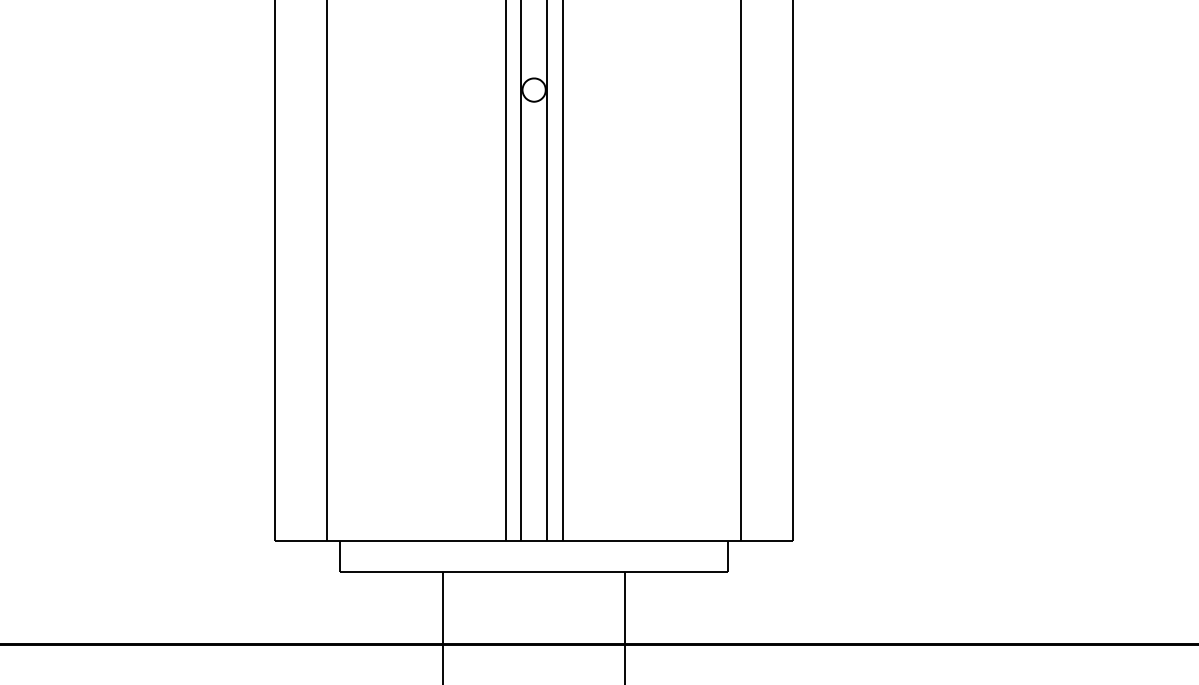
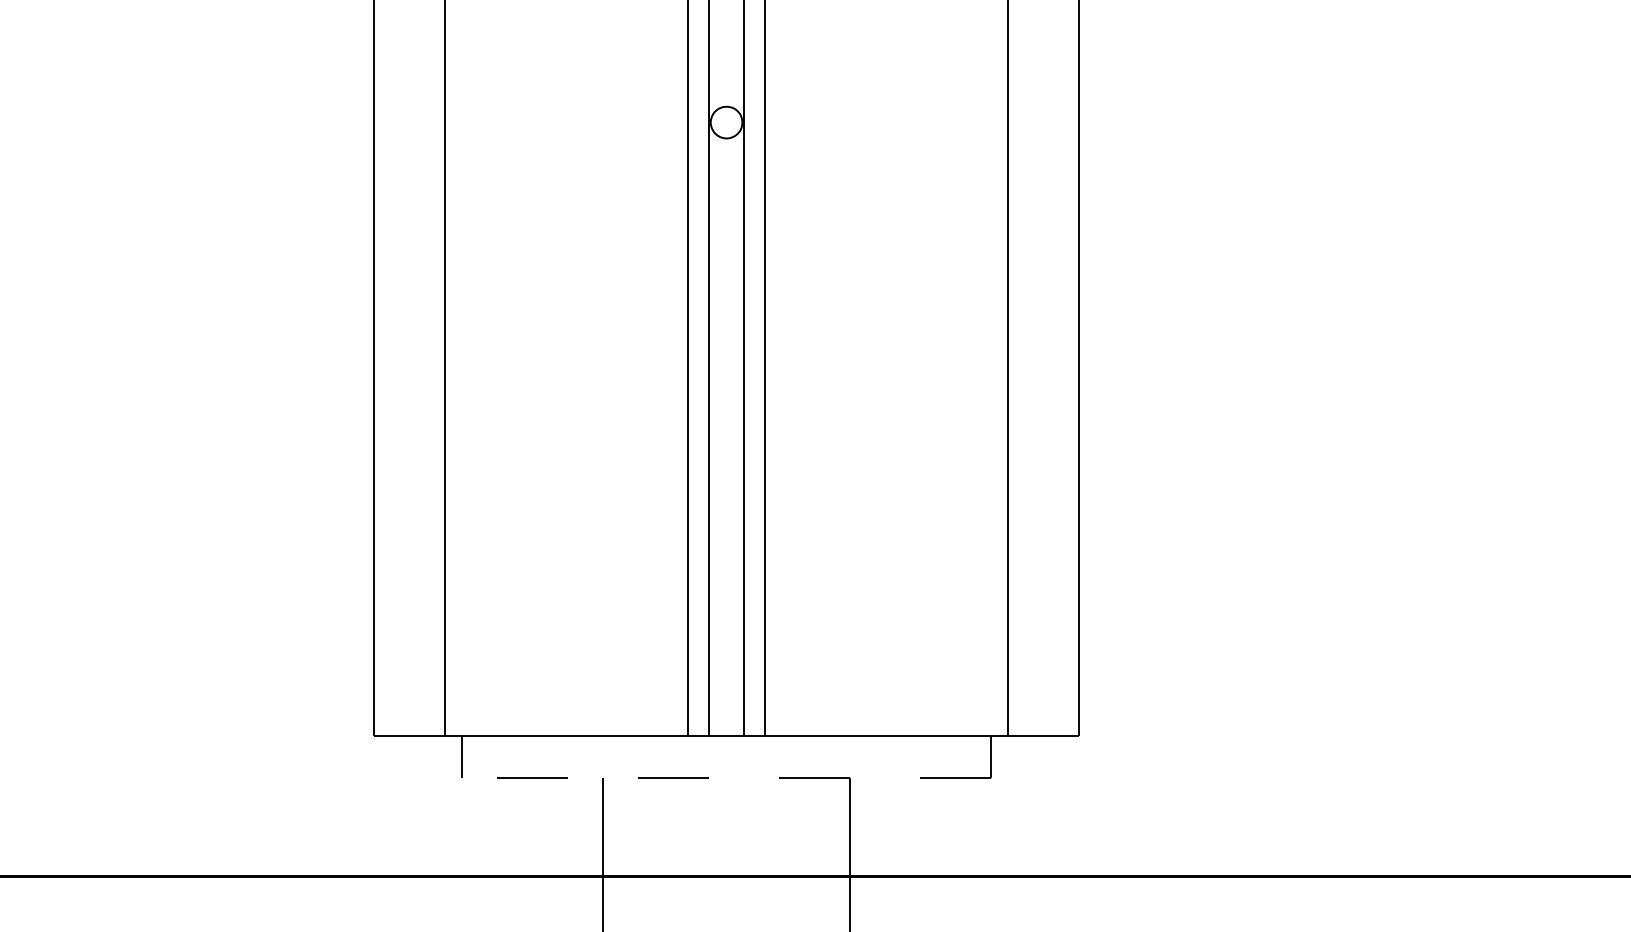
line: (533, 572) -> (725, 778), solid -> dashed

